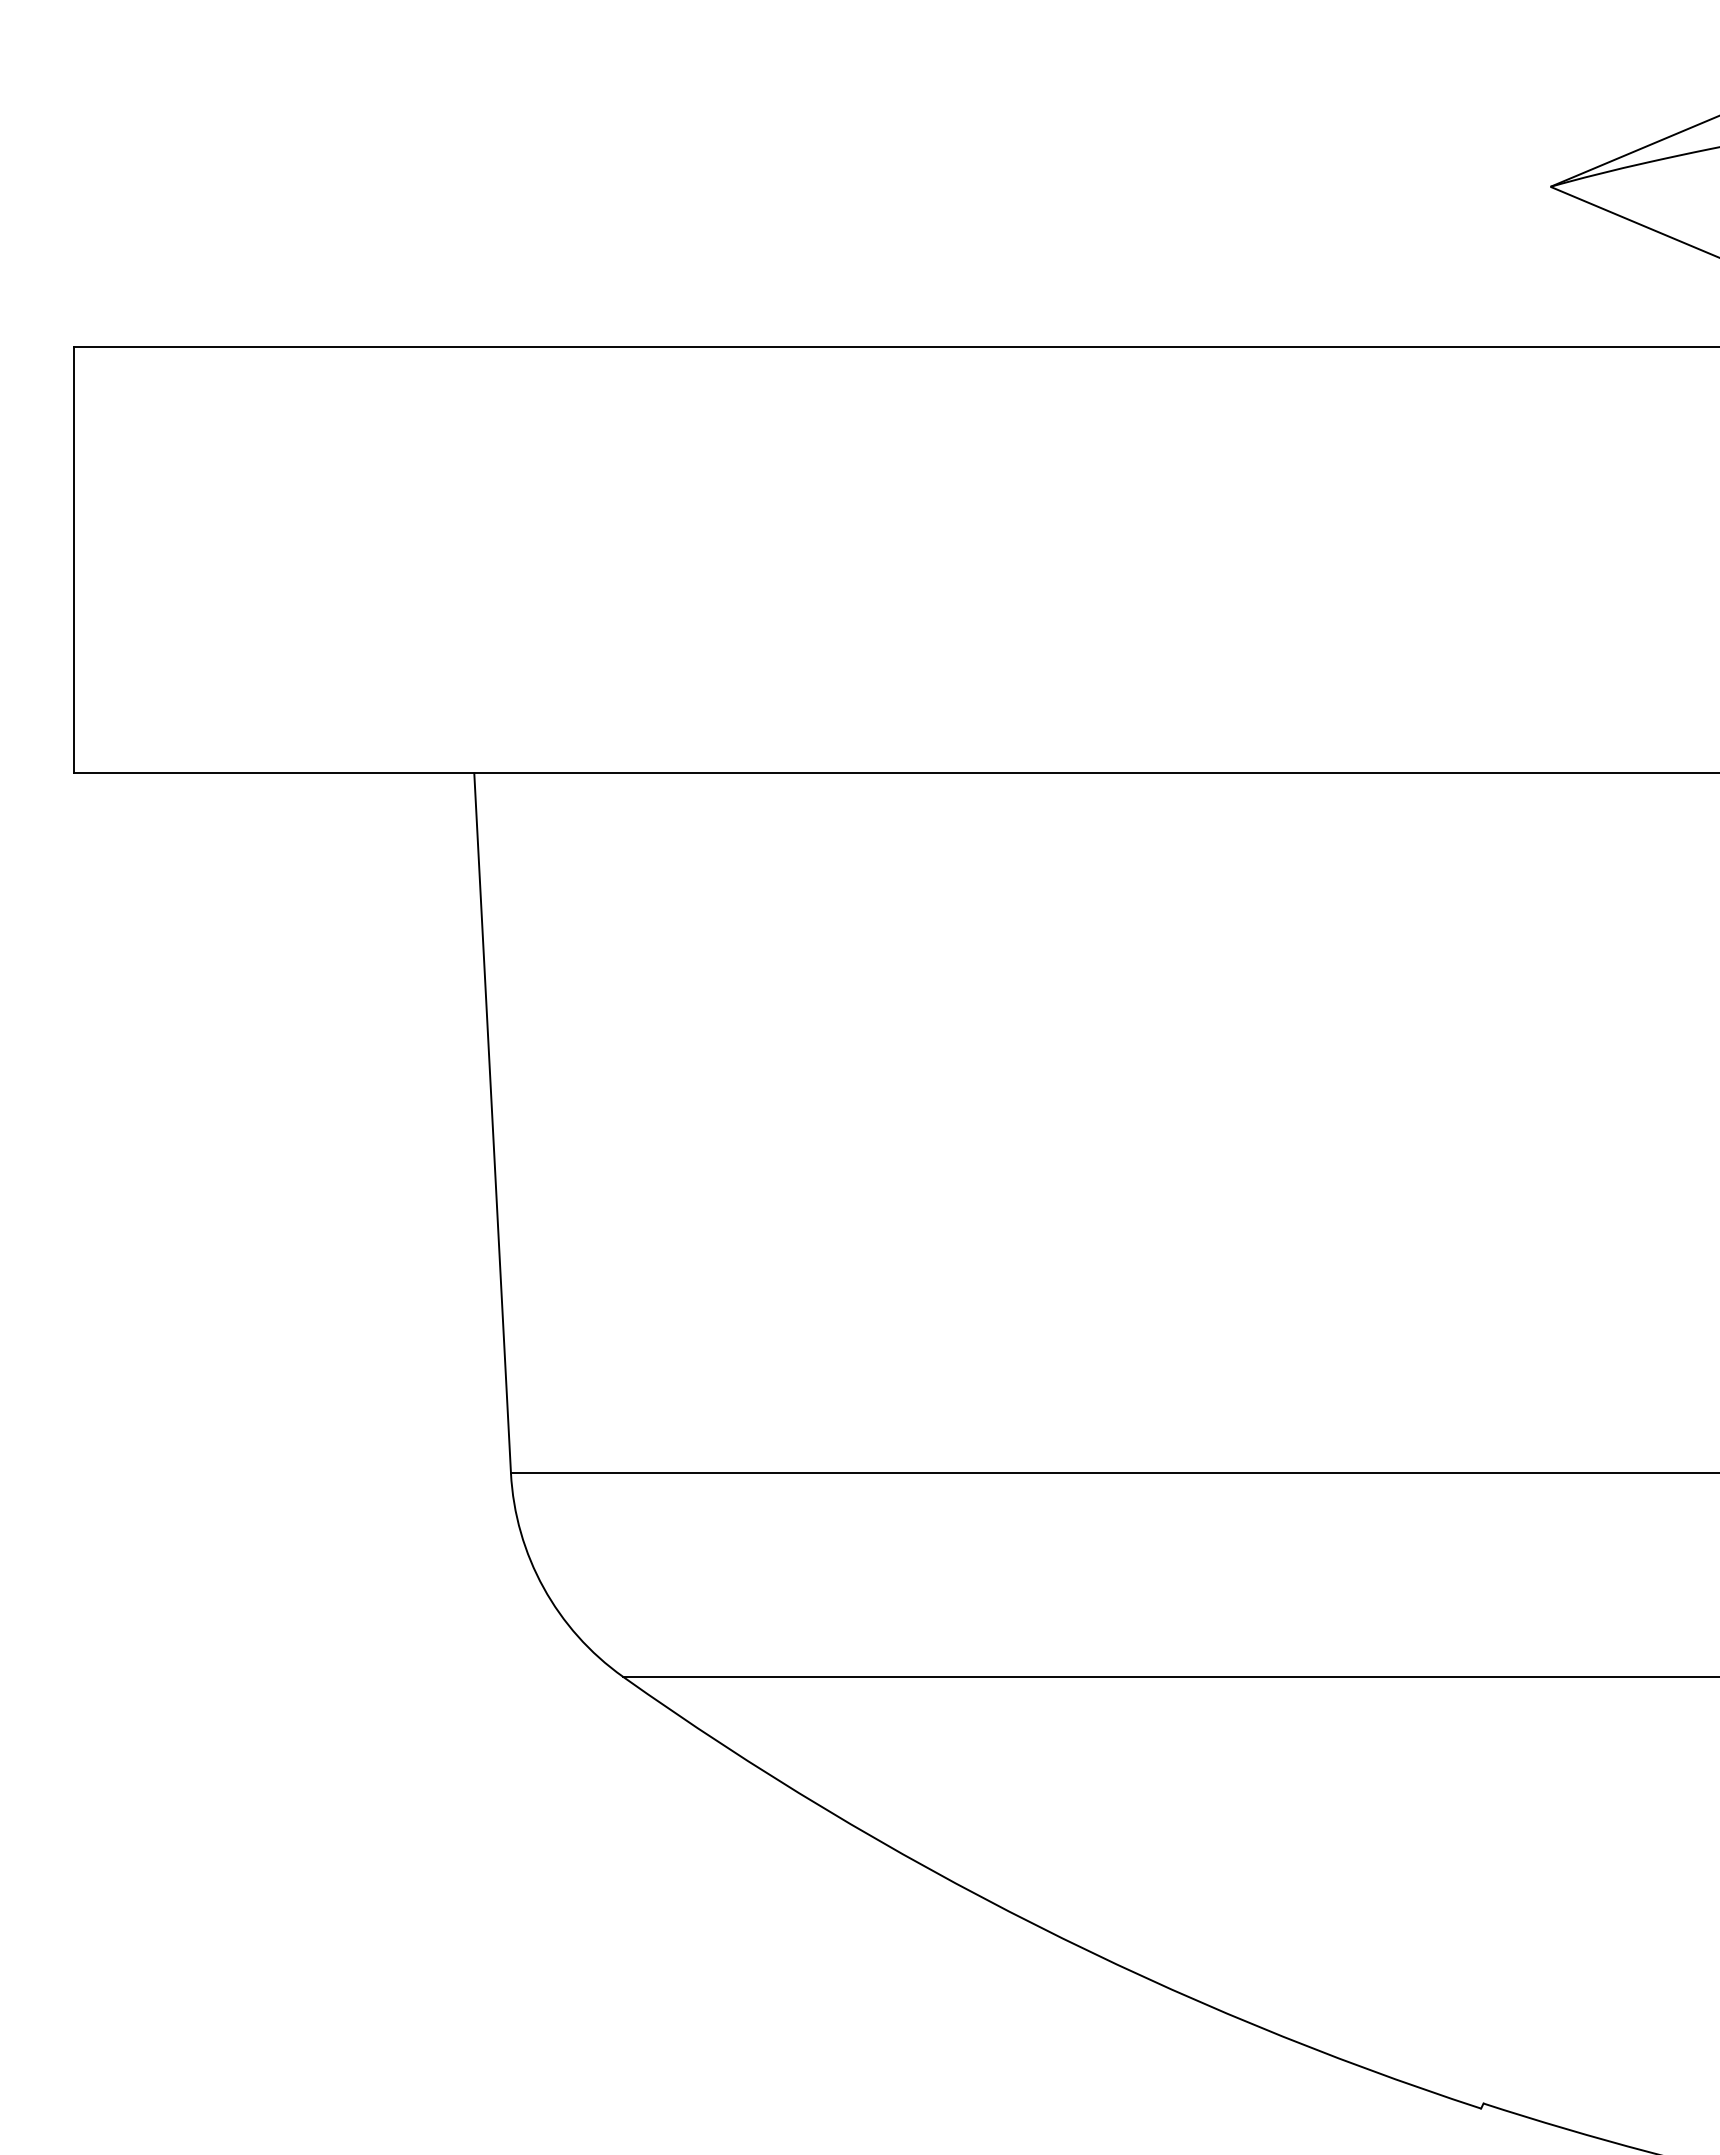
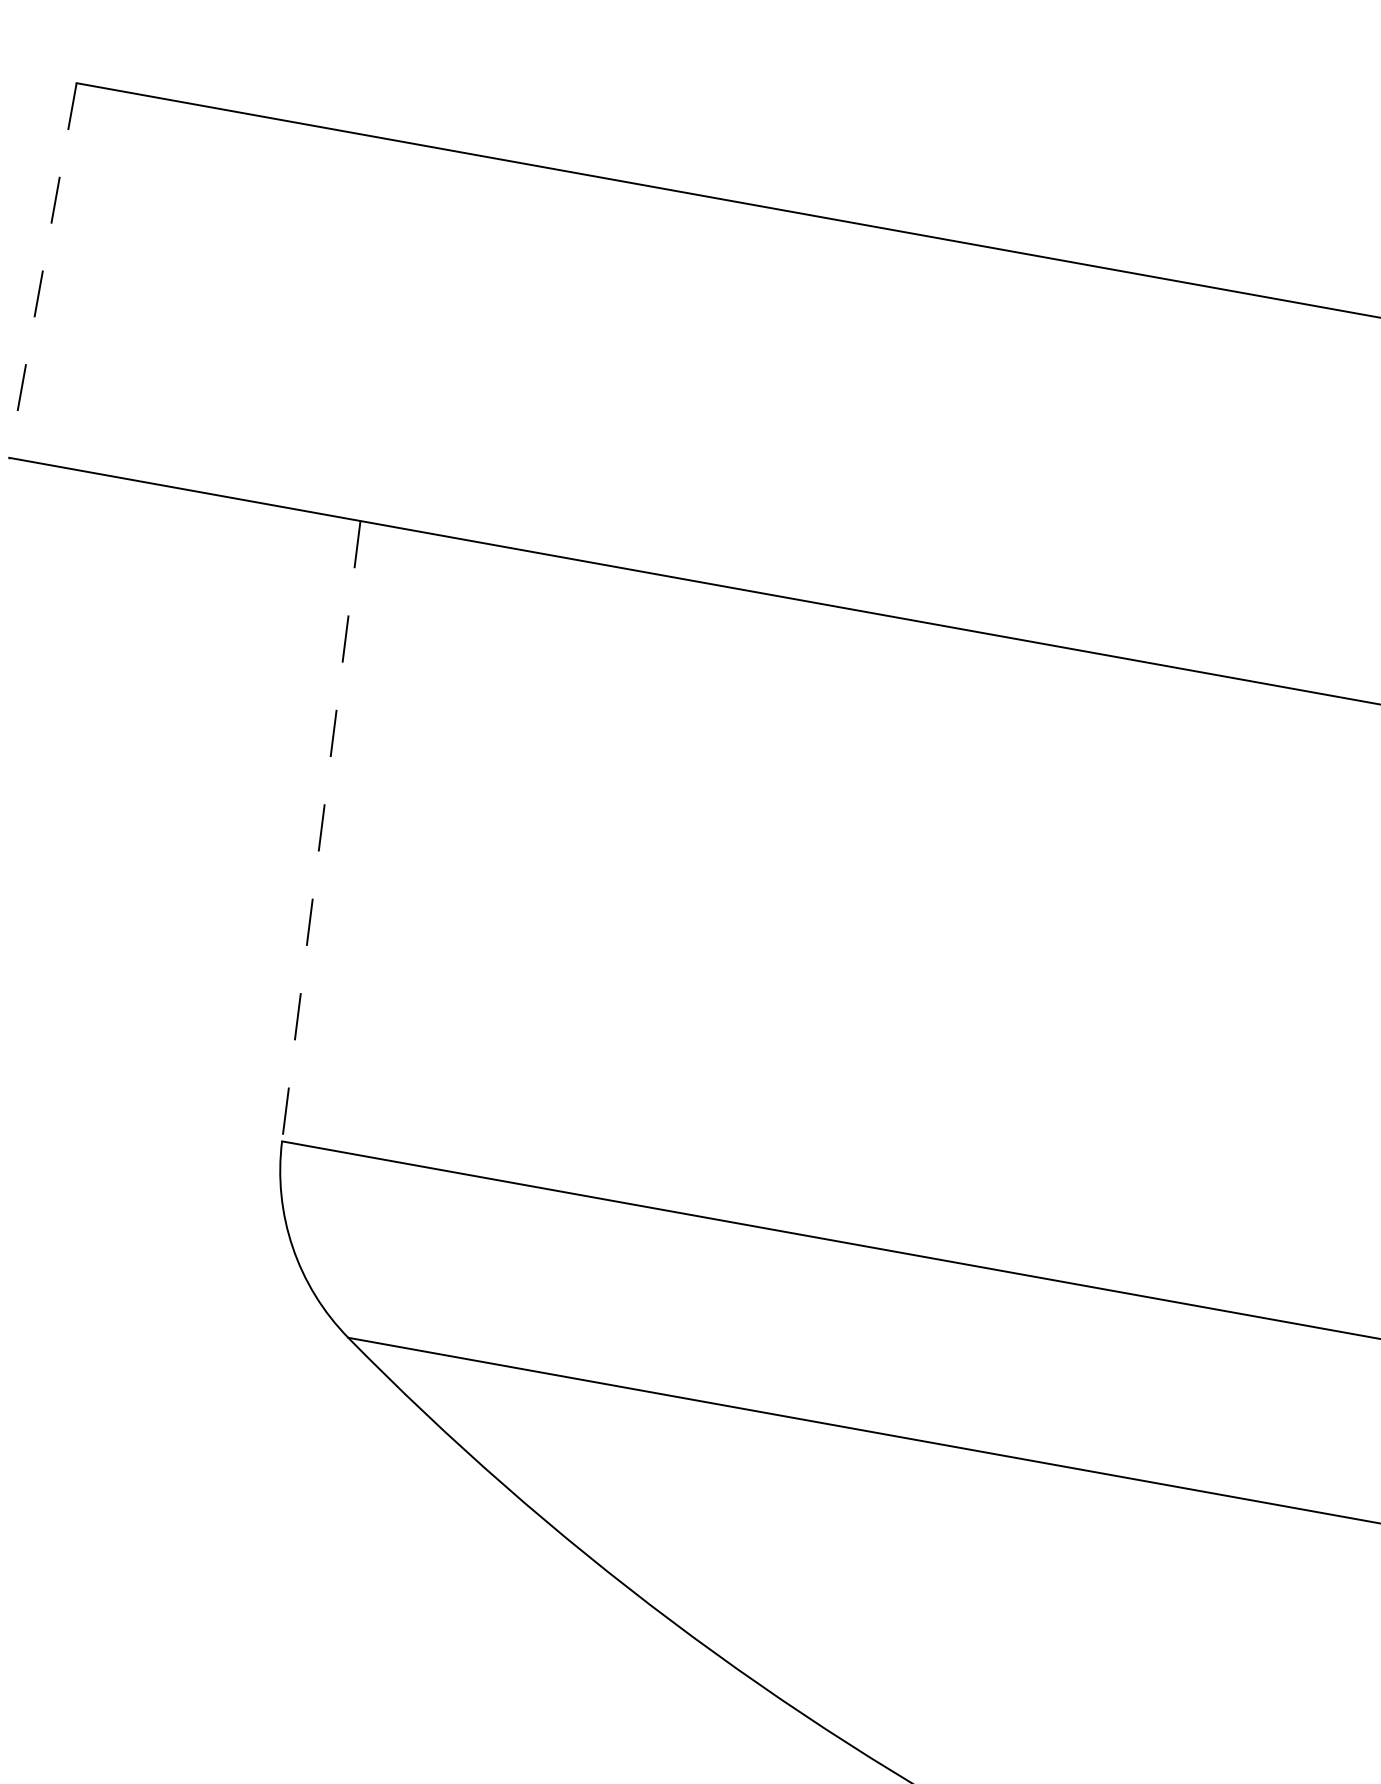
line: (74, 560) -> (43, 270), solid -> dashed
line: (492, 1123) -> (321, 831), solid -> dashed

